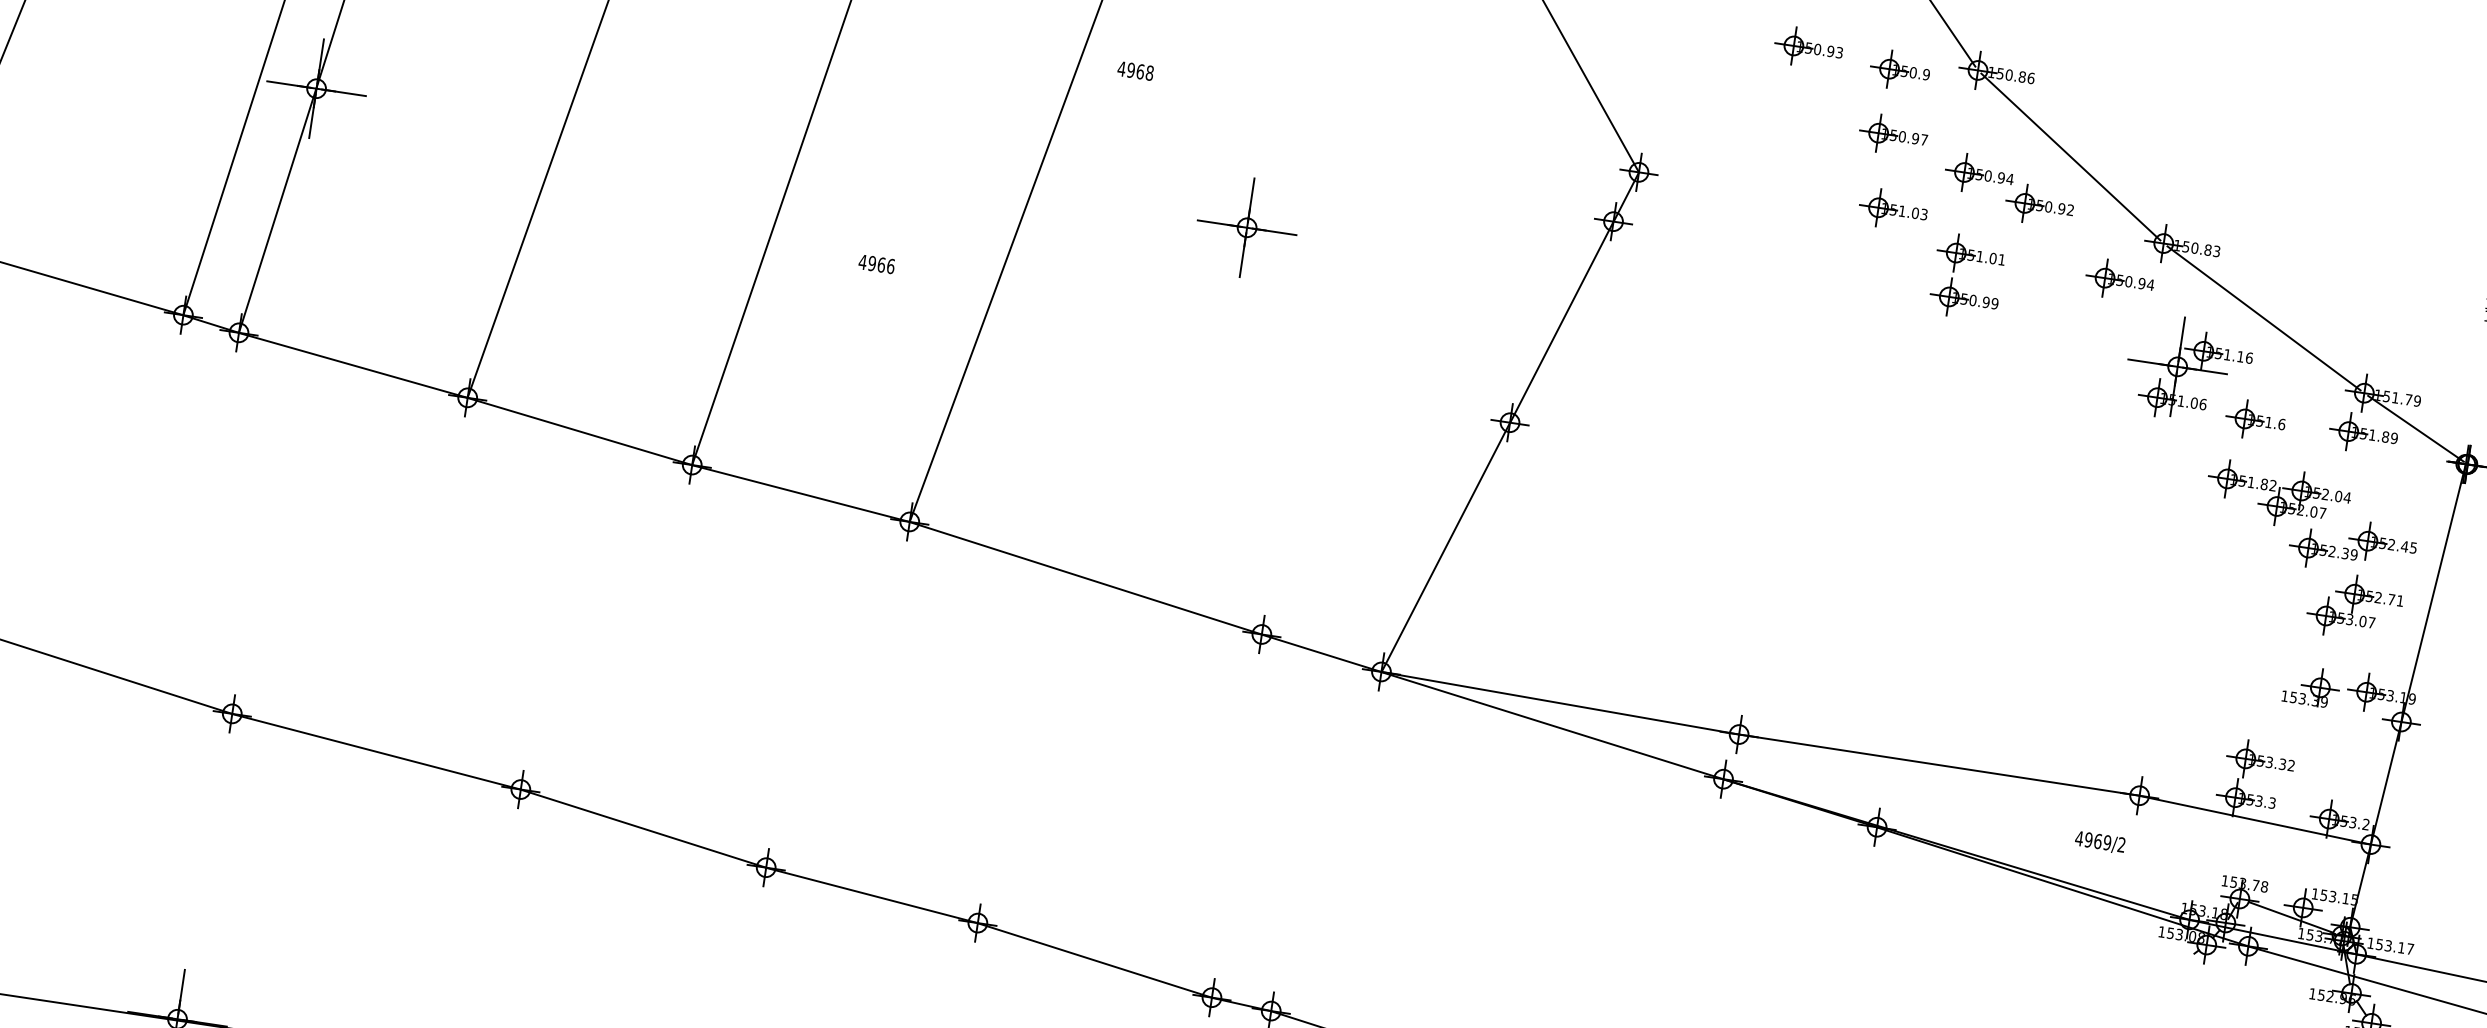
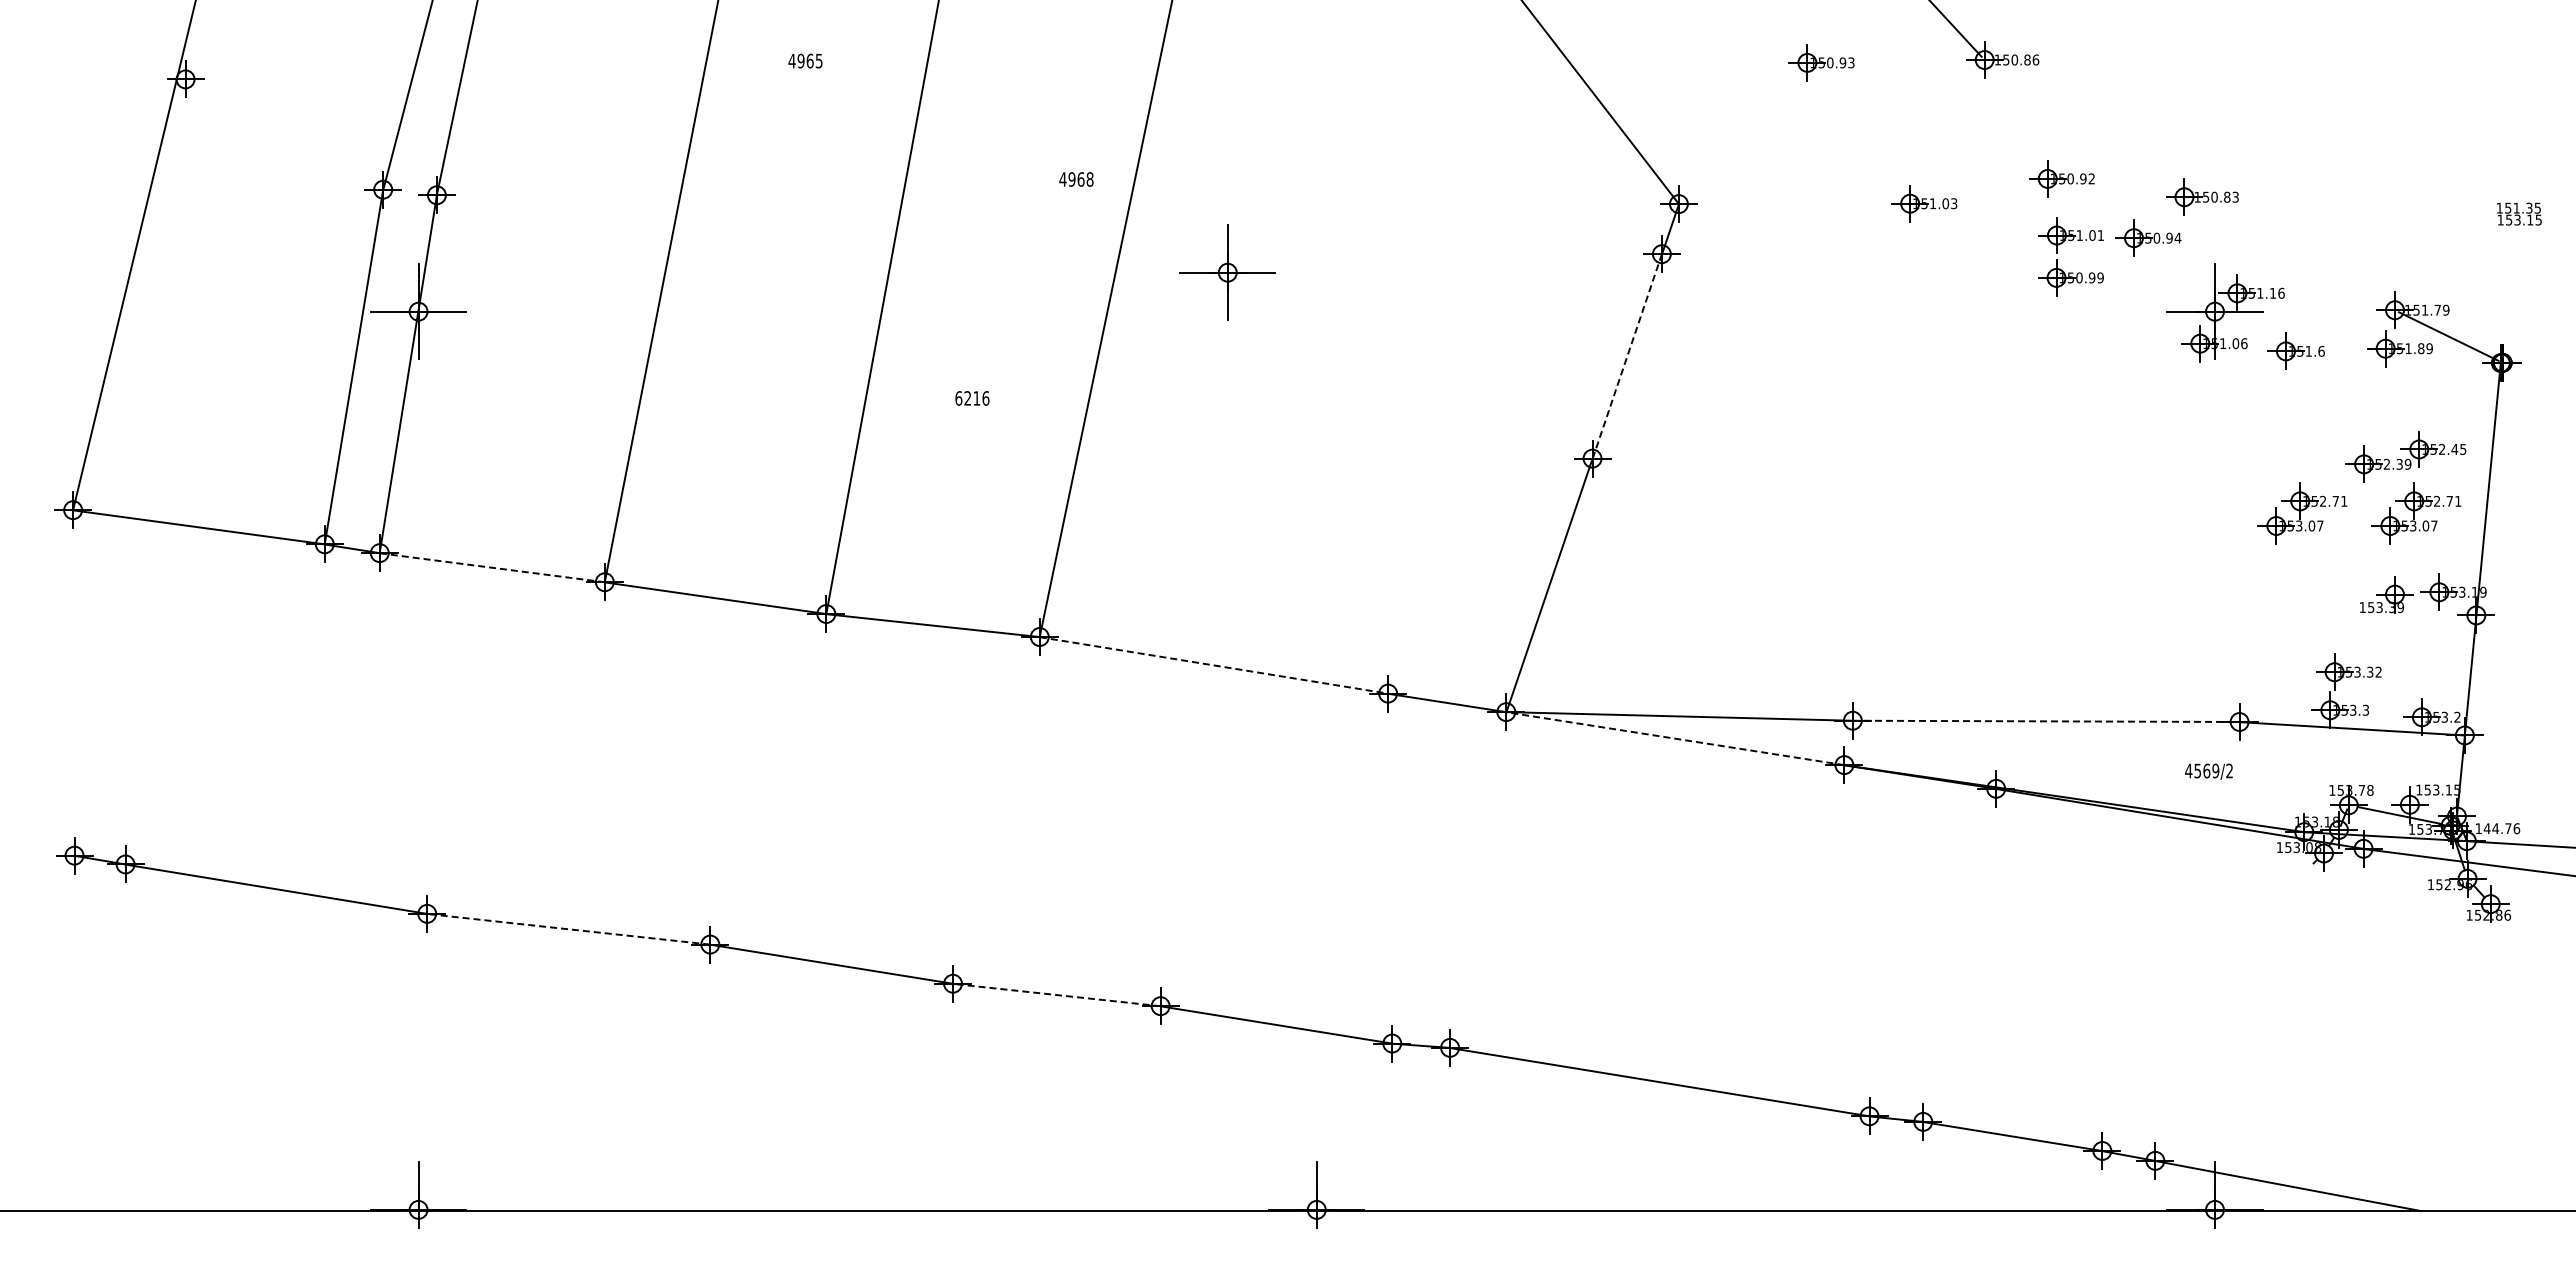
part: (1899, 69) -> (1910, 70), removed
text: (1135, 71) -> (1076, 179), moved
part: (1893, 134) -> (1913, 132), removed
line: (2070, 156) -> (2084, 128), removed
part: (1979, 173) -> (2000, 157), removed
part: (1246, 227) -> (1227, 272), moved
text: (871, 263) -> (967, 398), 4966 -> 6216
part: (1954, 271) -> (2057, 253), moved
line: (2263, 318) -> (2289, 253), removed
line: (1562, 322) -> (1627, 356), solid -> dashed
line: (353, 365) -> (492, 567), solid -> dashed
part: (2278, 497) -> (2328, 420), removed
line: (1086, 578) -> (1214, 665), solid -> dashed
part: (2237, 589) -> (2302, 513), added
line: (1552, 725) -> (1675, 738), solid -> dashed
line: (376, 751) -> (568, 929), solid -> dashed
line: (1939, 765) -> (2046, 721), solid -> dashed
text: (2088, 839) -> (2197, 770), 4969/2 -> 4569/2
line: (871, 895) -> (1056, 995), solid -> dashed
text: (2394, 946) -> (2501, 828), 153.17 -> 144.76

